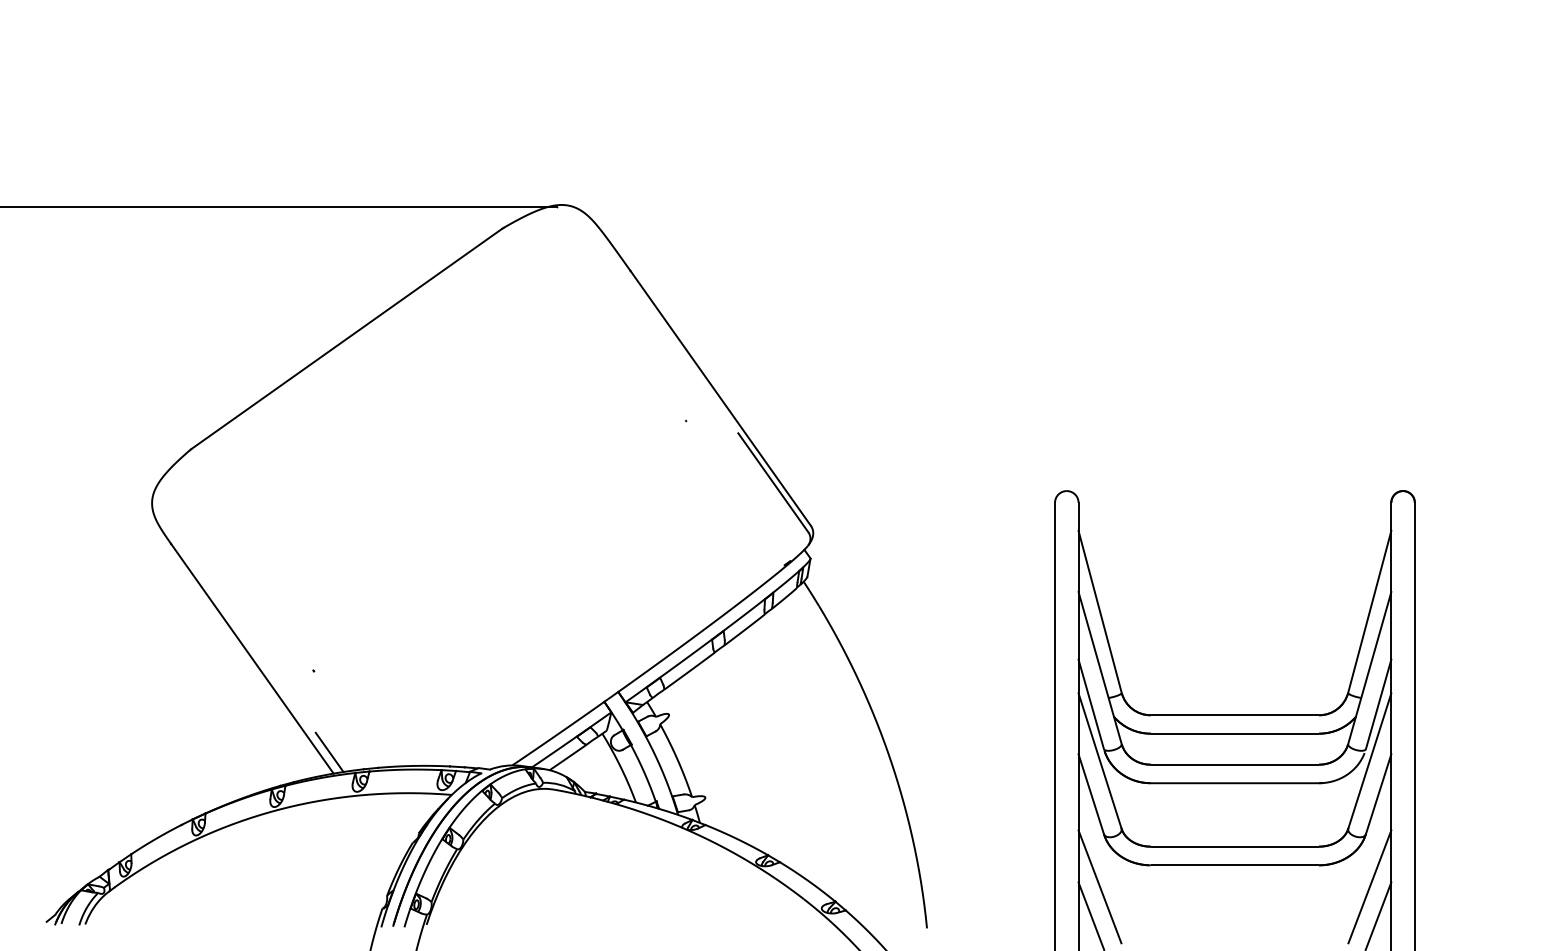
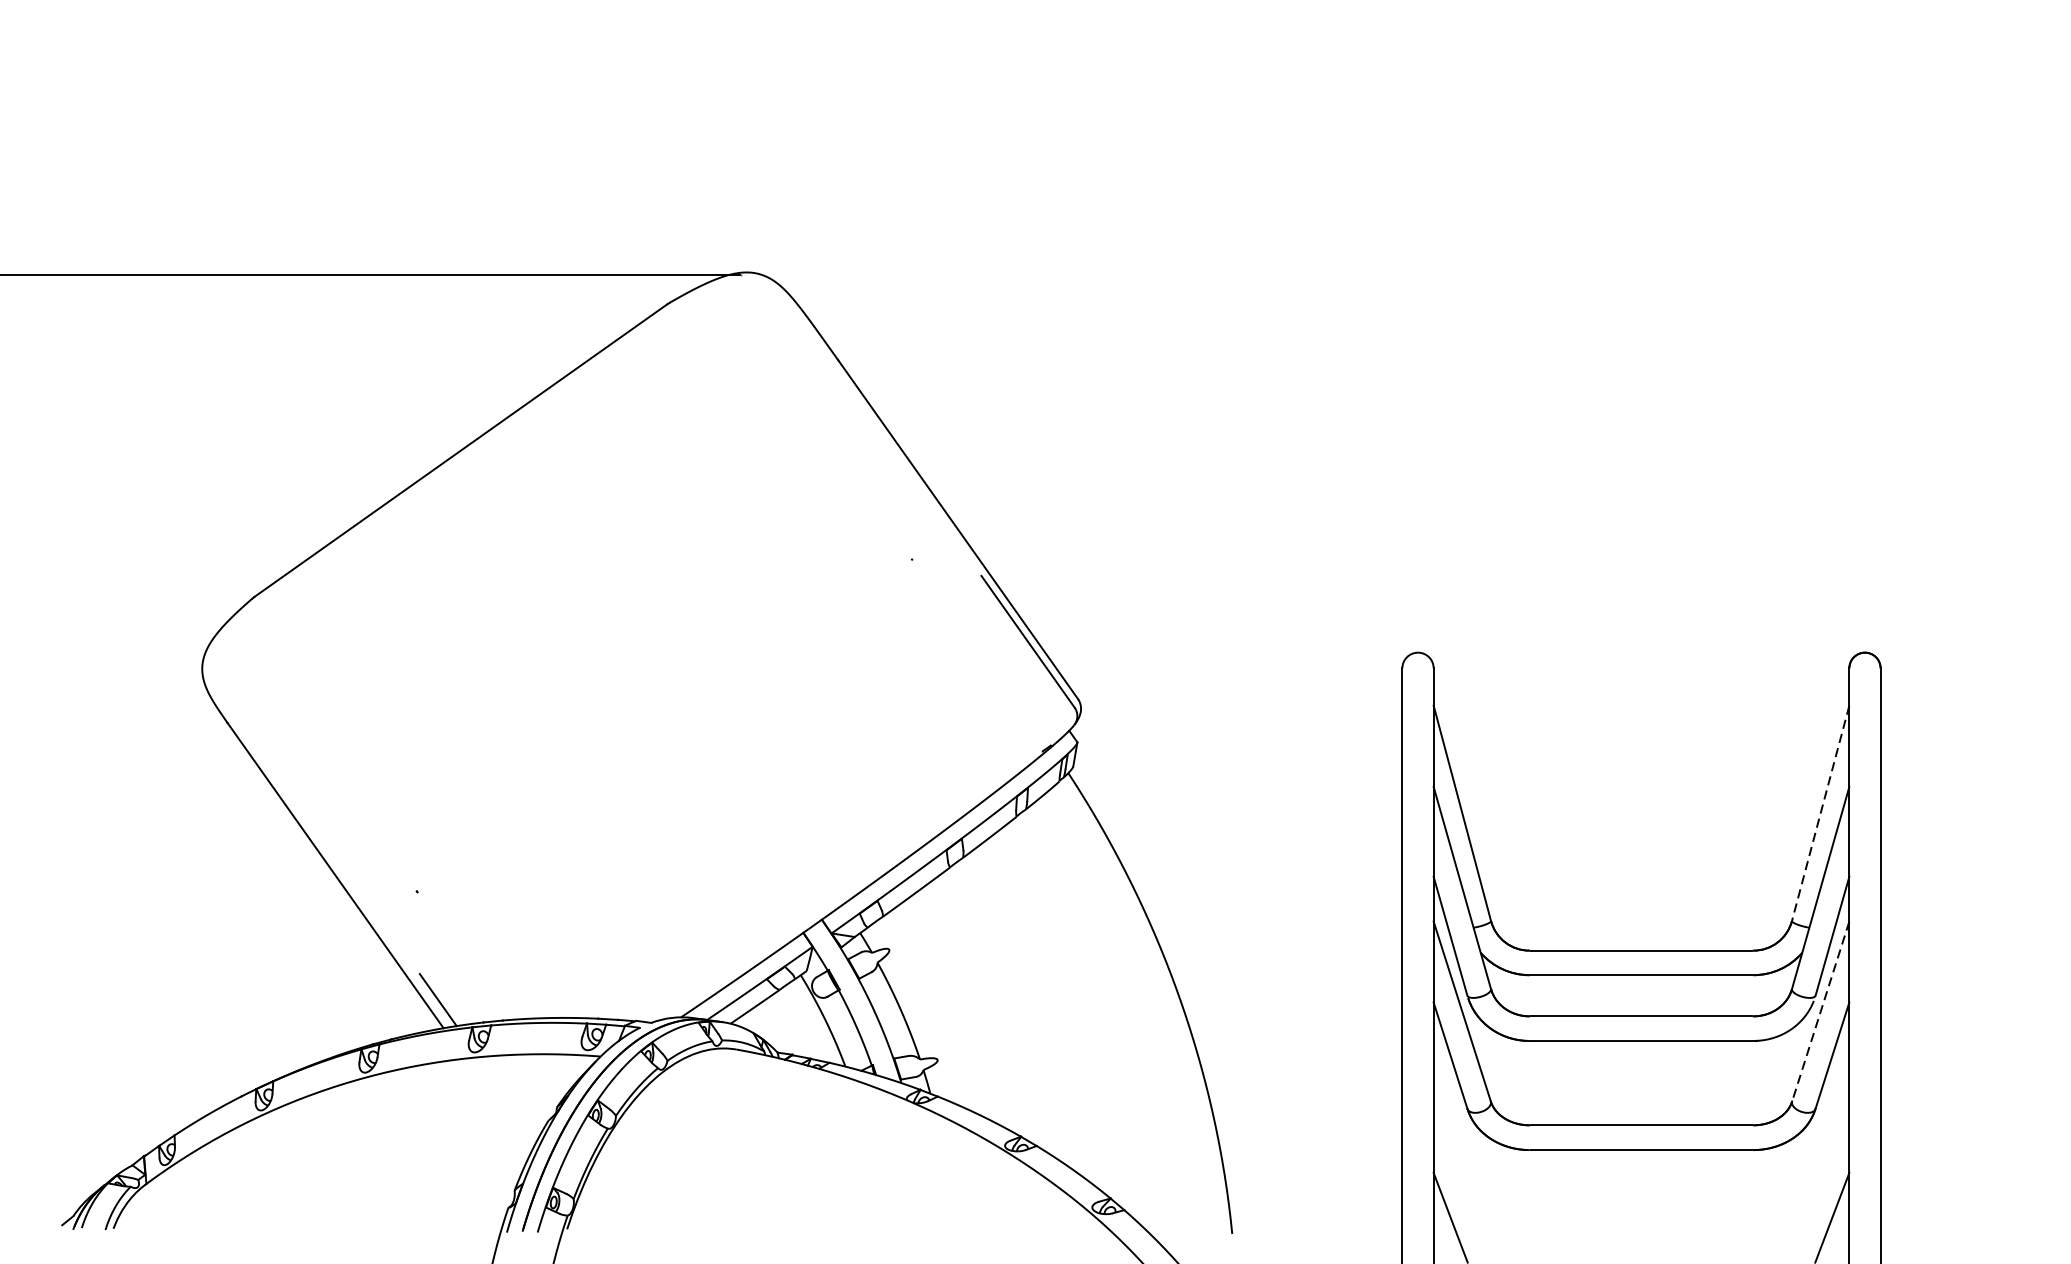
line: (1369, 611) -> (1820, 812), solid -> dashed
line: (1369, 761) -> (1820, 1012), solid -> dashed
line: (1099, 886) -> (1461, 1178), removed
line: (1369, 886) -> (1820, 1178), removed

